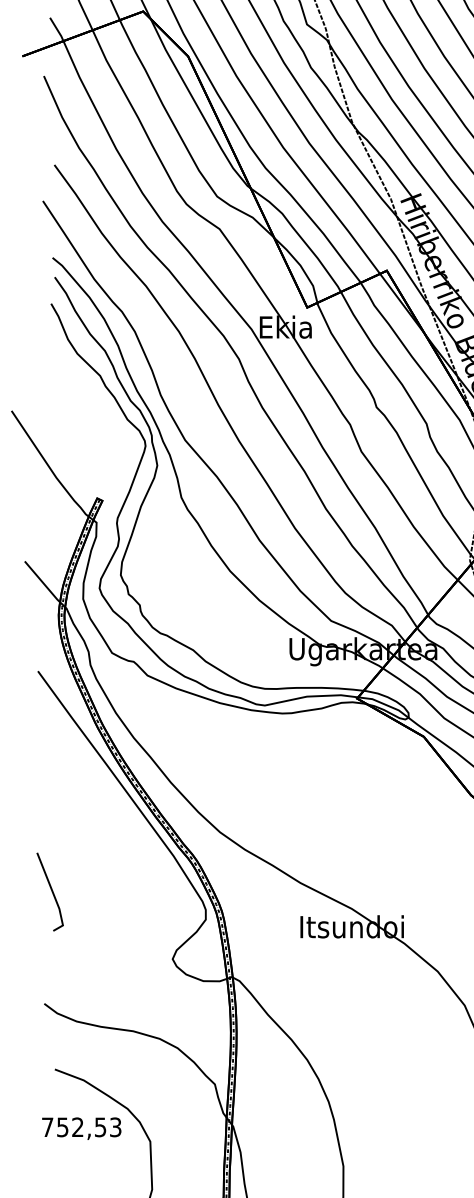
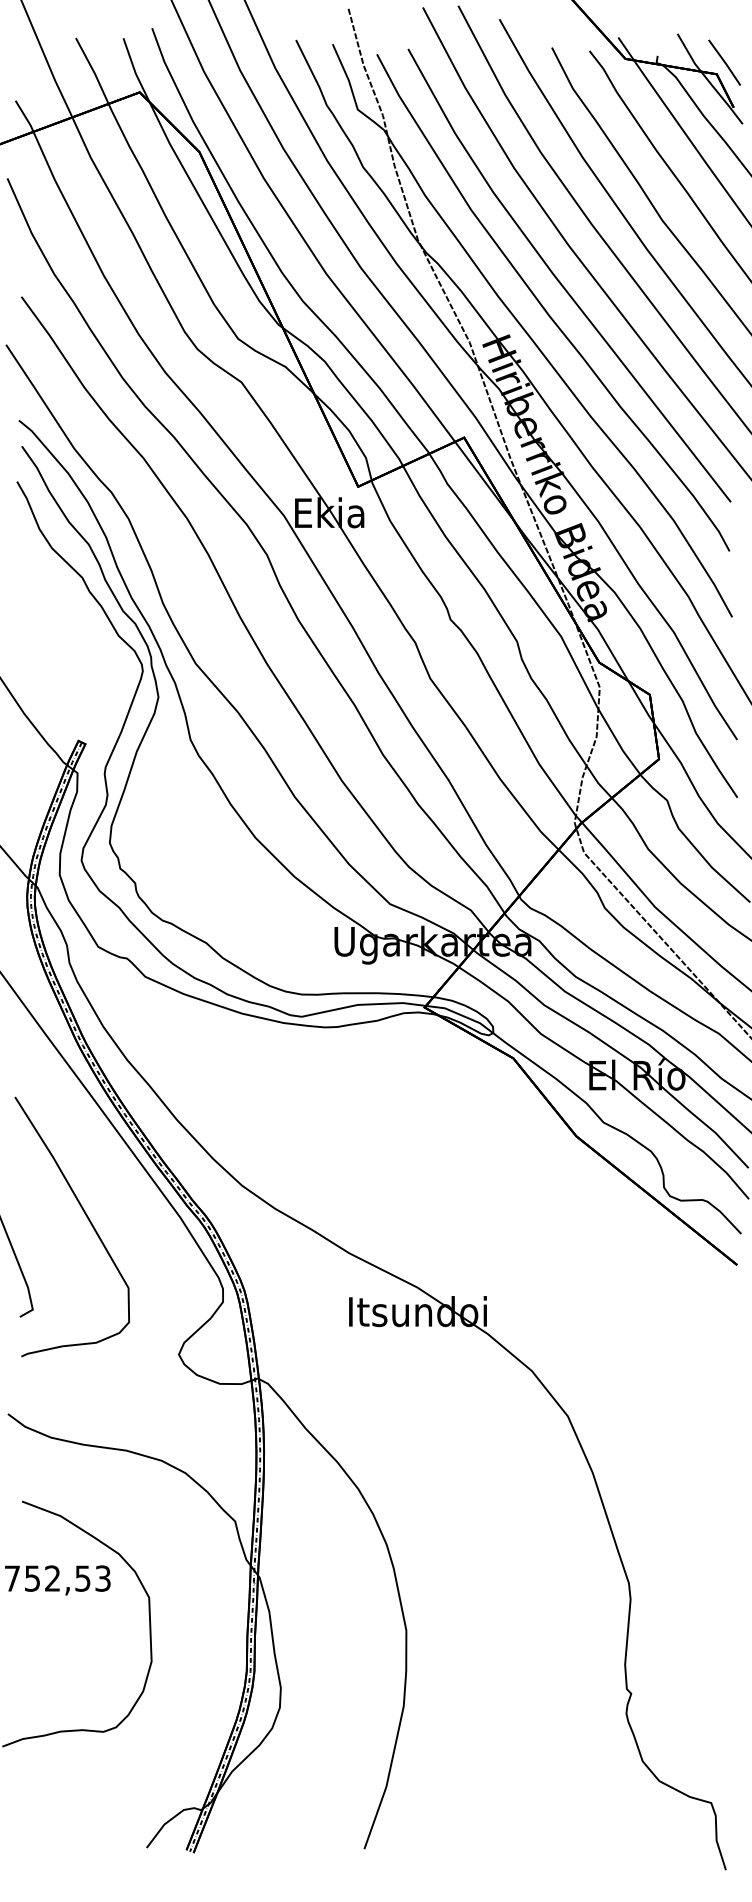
curve: (104, 857) -> (87, 1219), added

